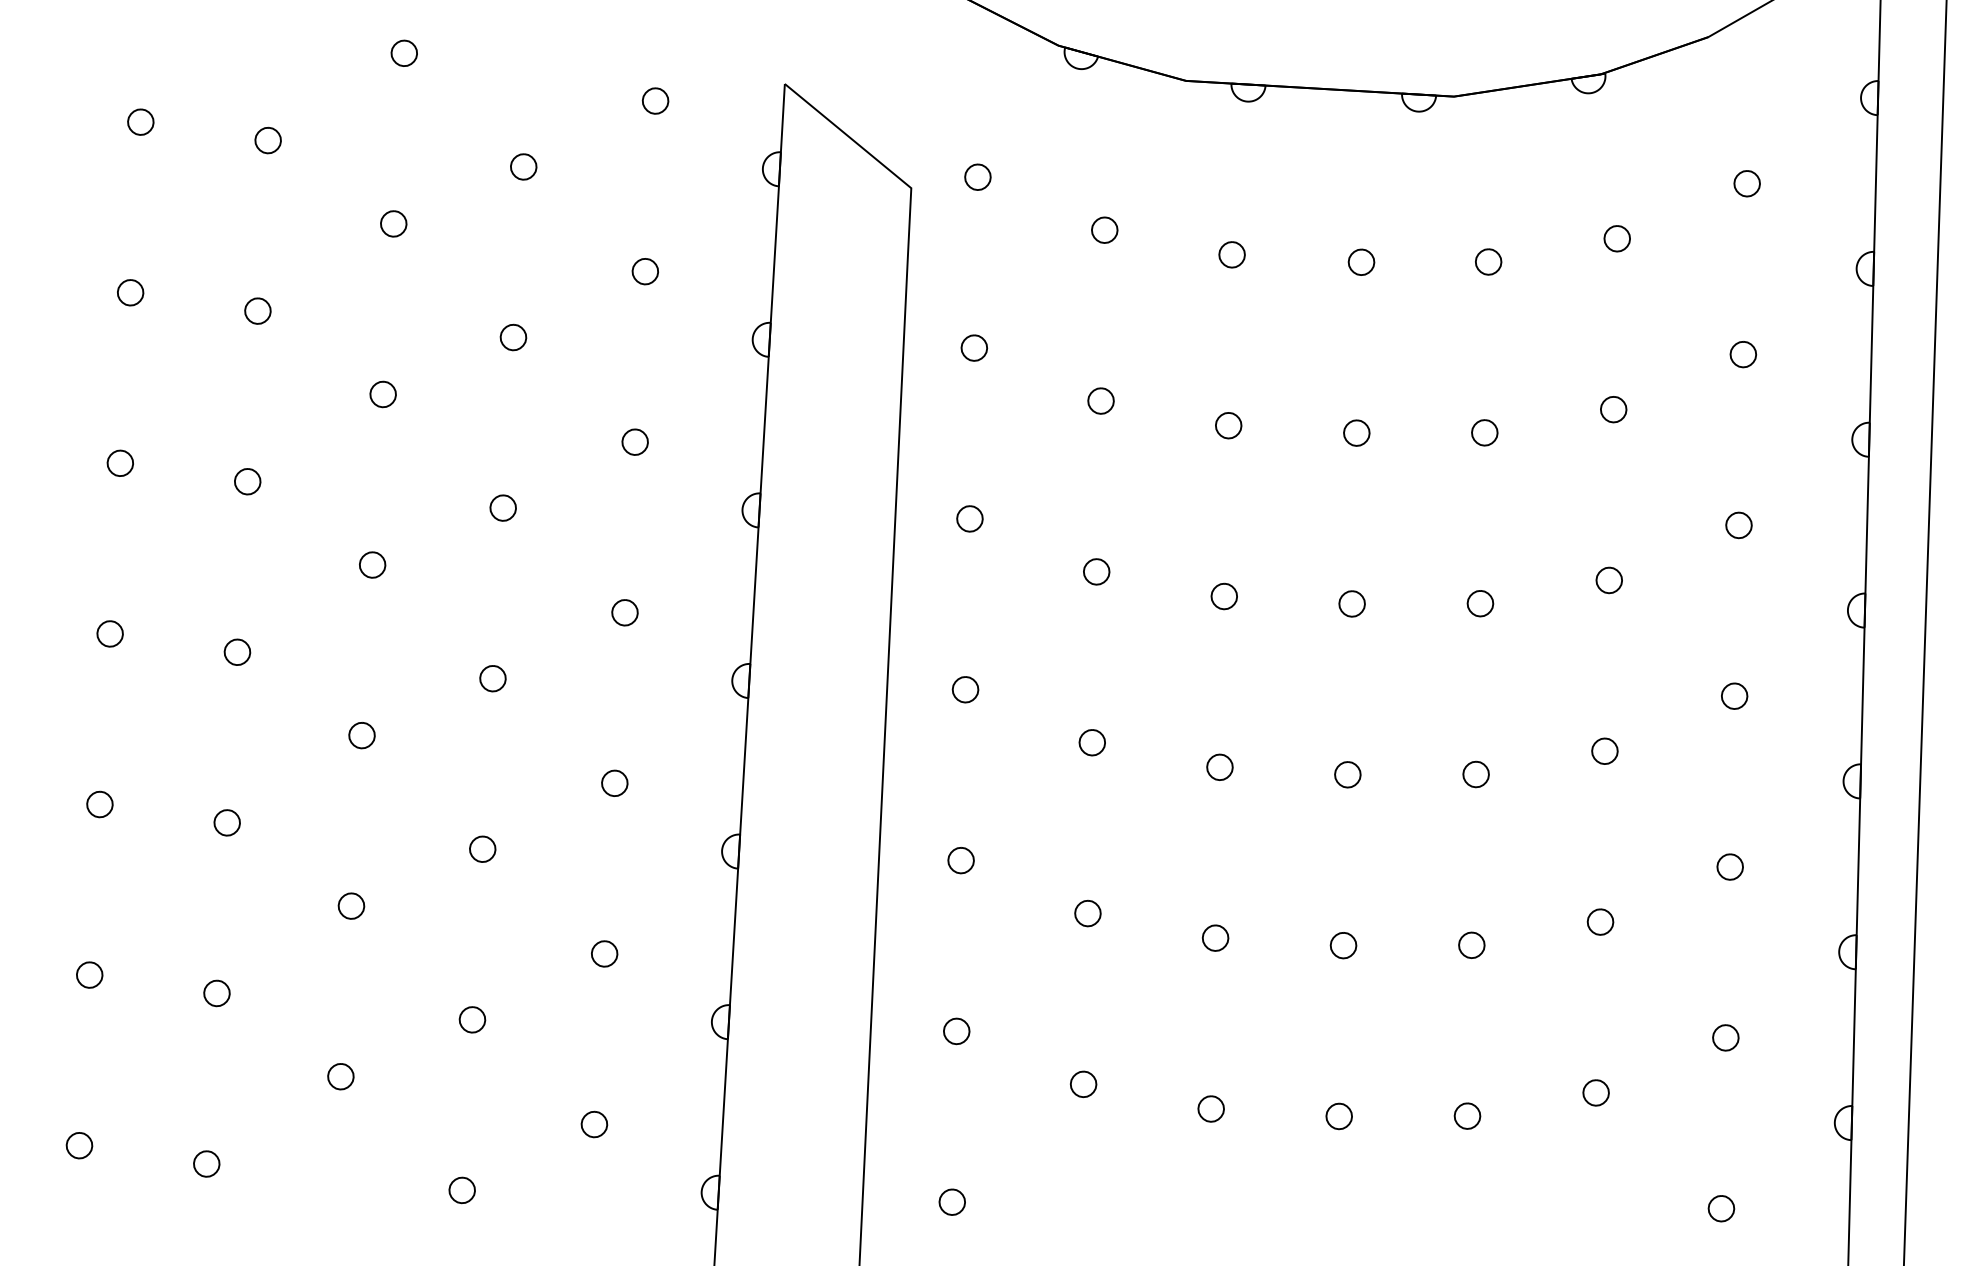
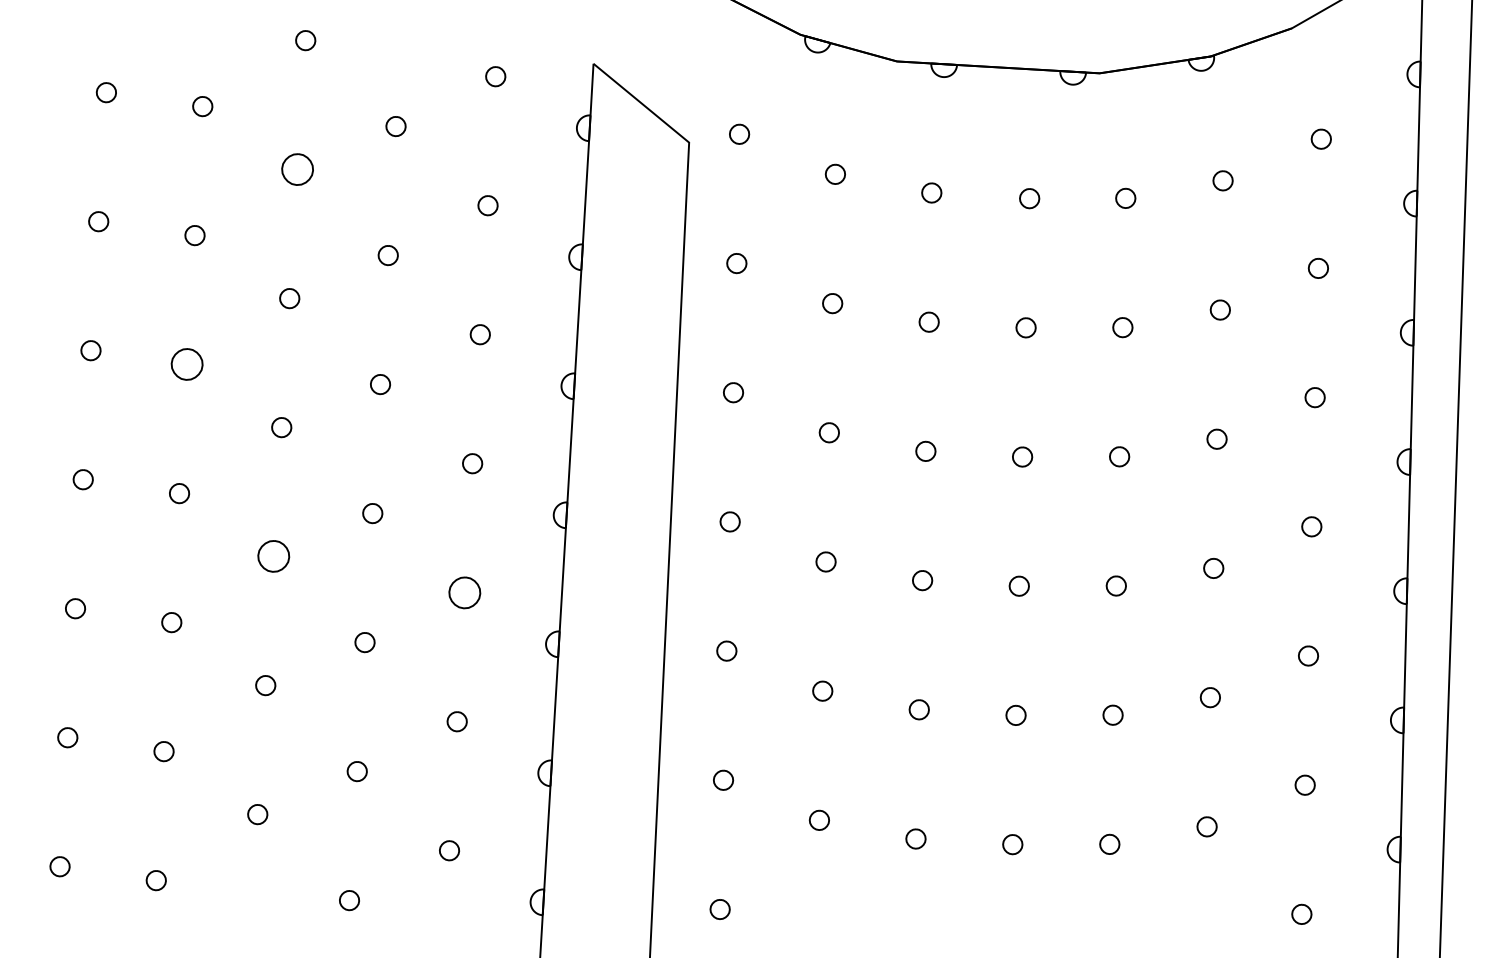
part: (393, 223) -> (297, 169), size x1.6
part: (247, 481) -> (187, 364), size x1.6
part: (361, 735) -> (273, 556), size x1.6
part: (614, 782) -> (464, 592), size x1.6

